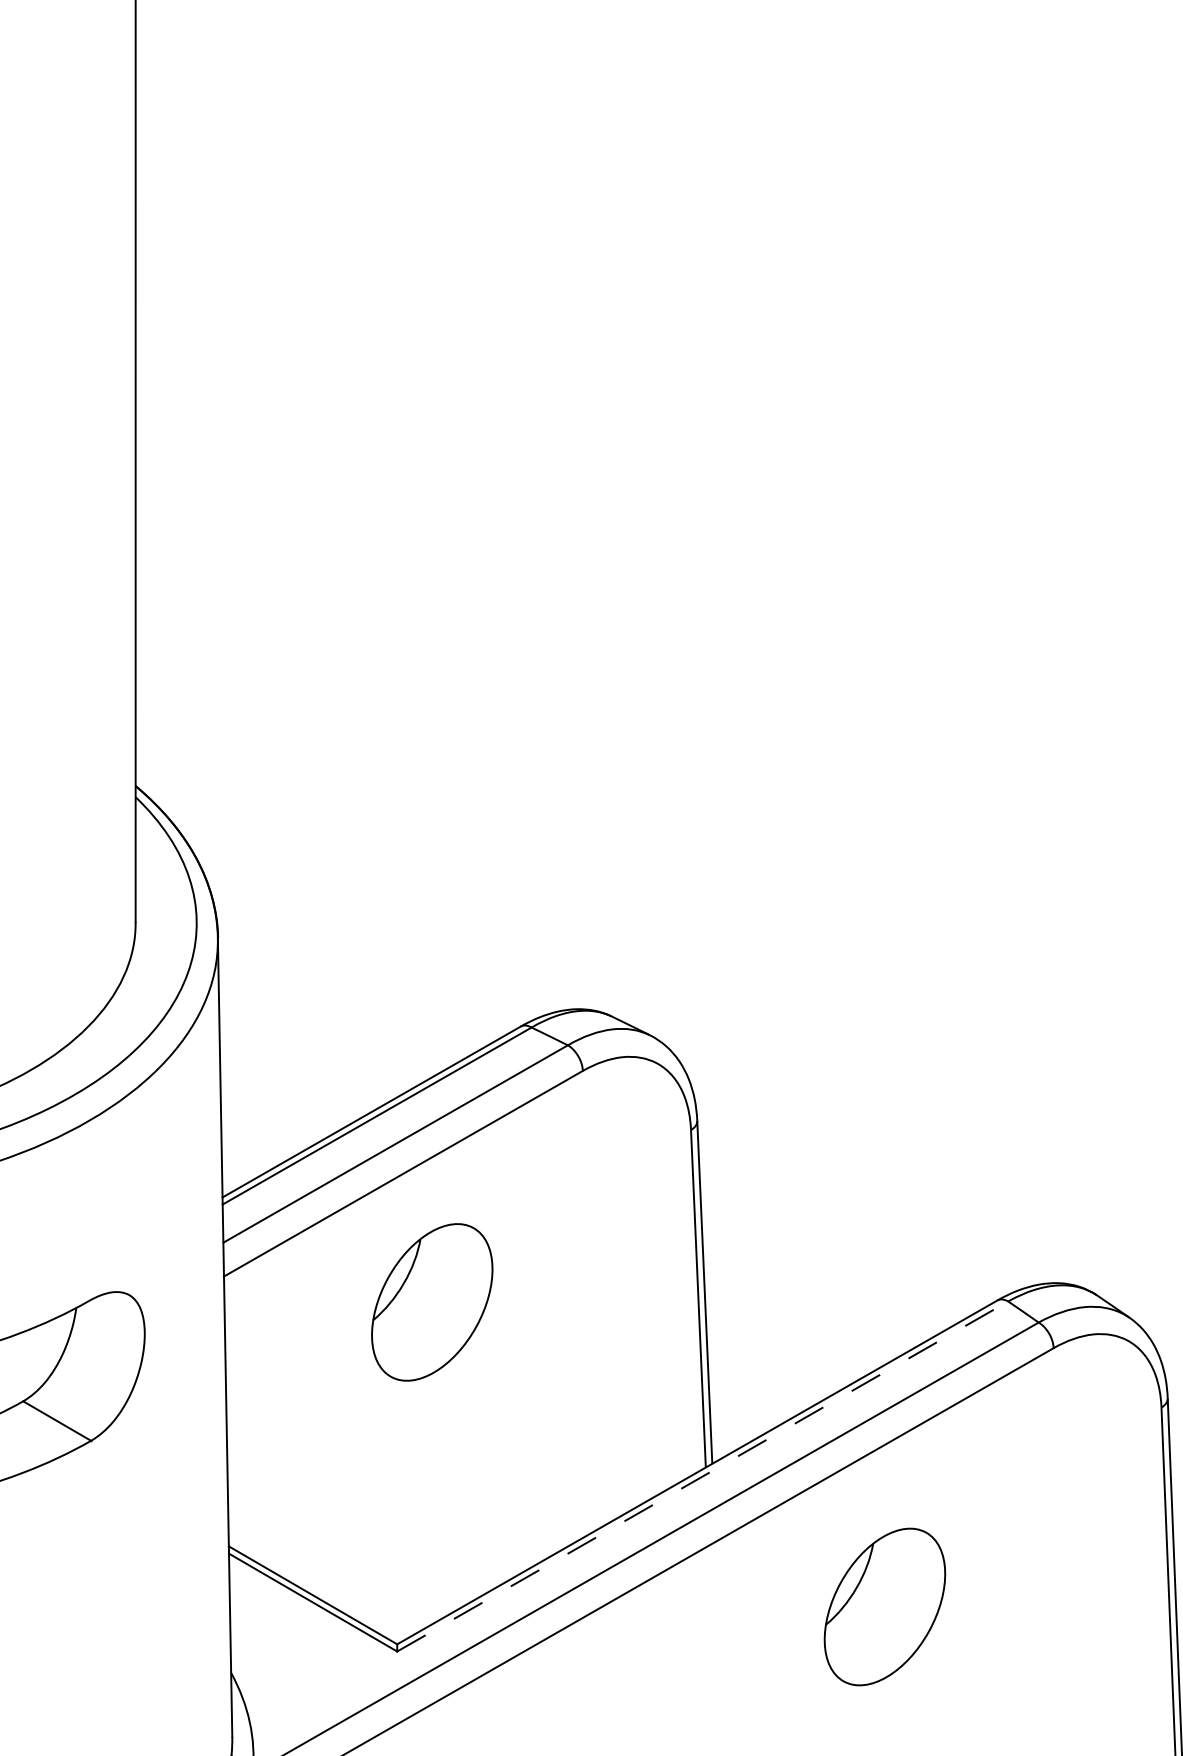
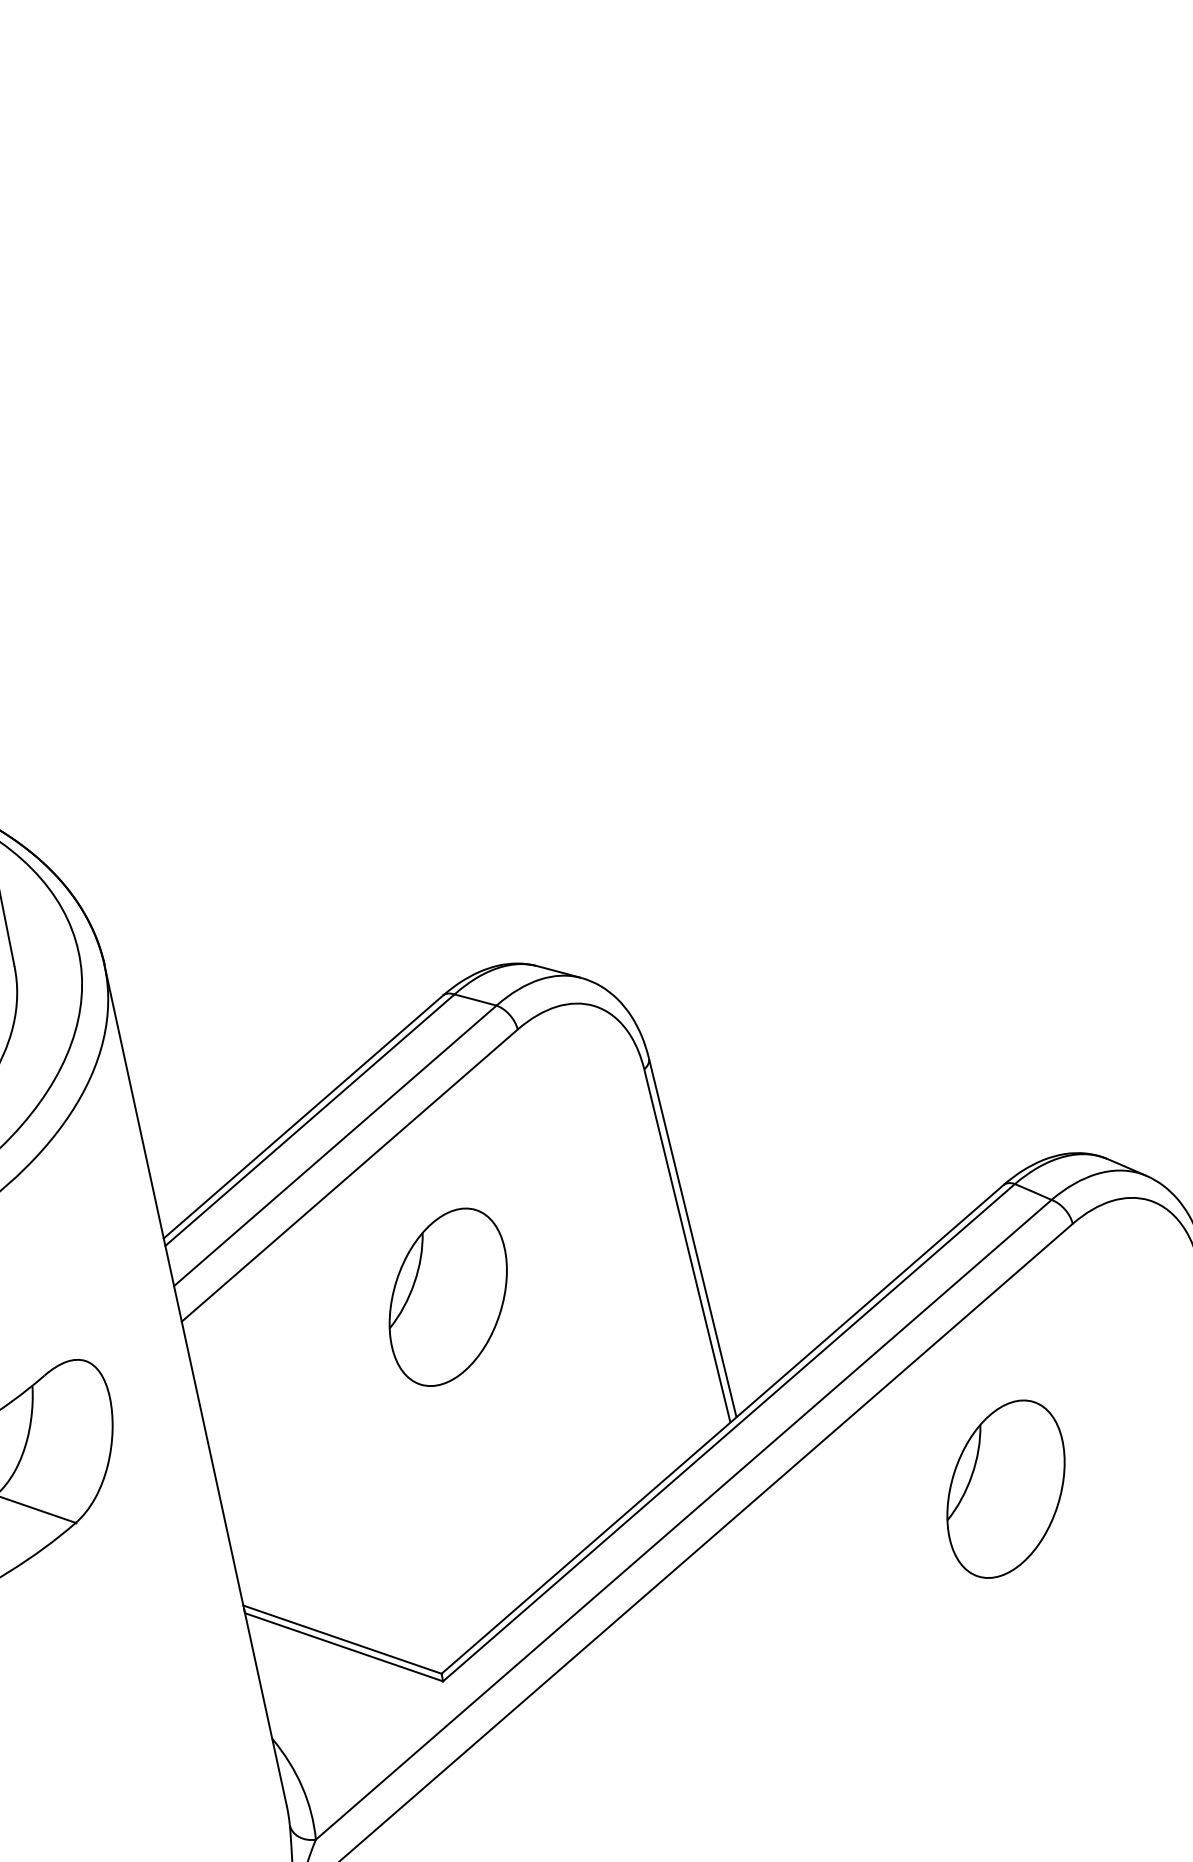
part: (432, 1302) -> (448, 1297), moved
line: (703, 1476) -> (729, 1432), dashed -> solid
part: (884, 1606) -> (1005, 1488), moved

